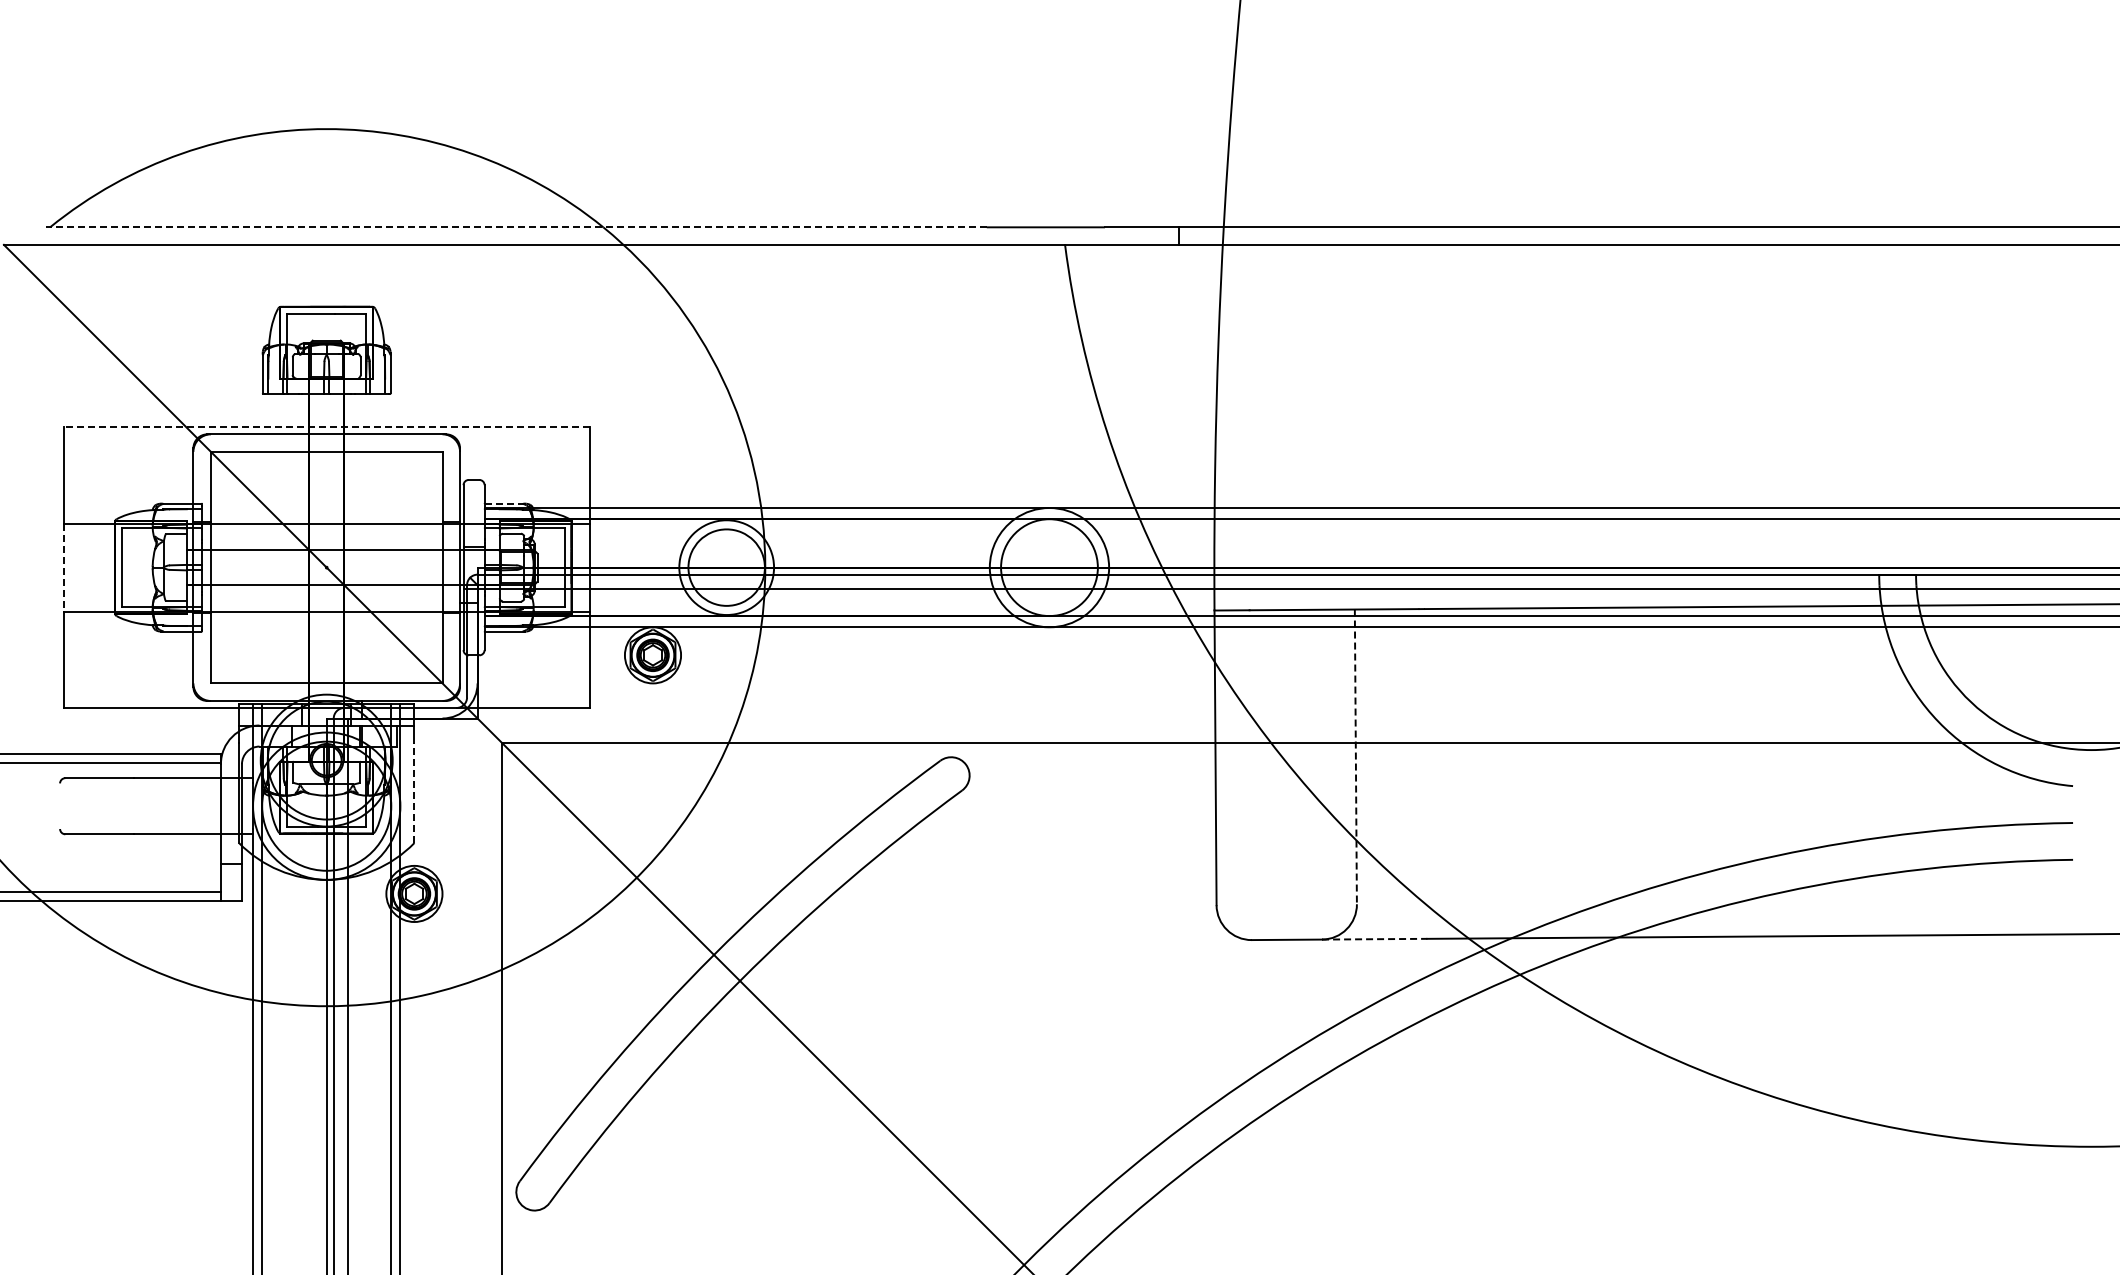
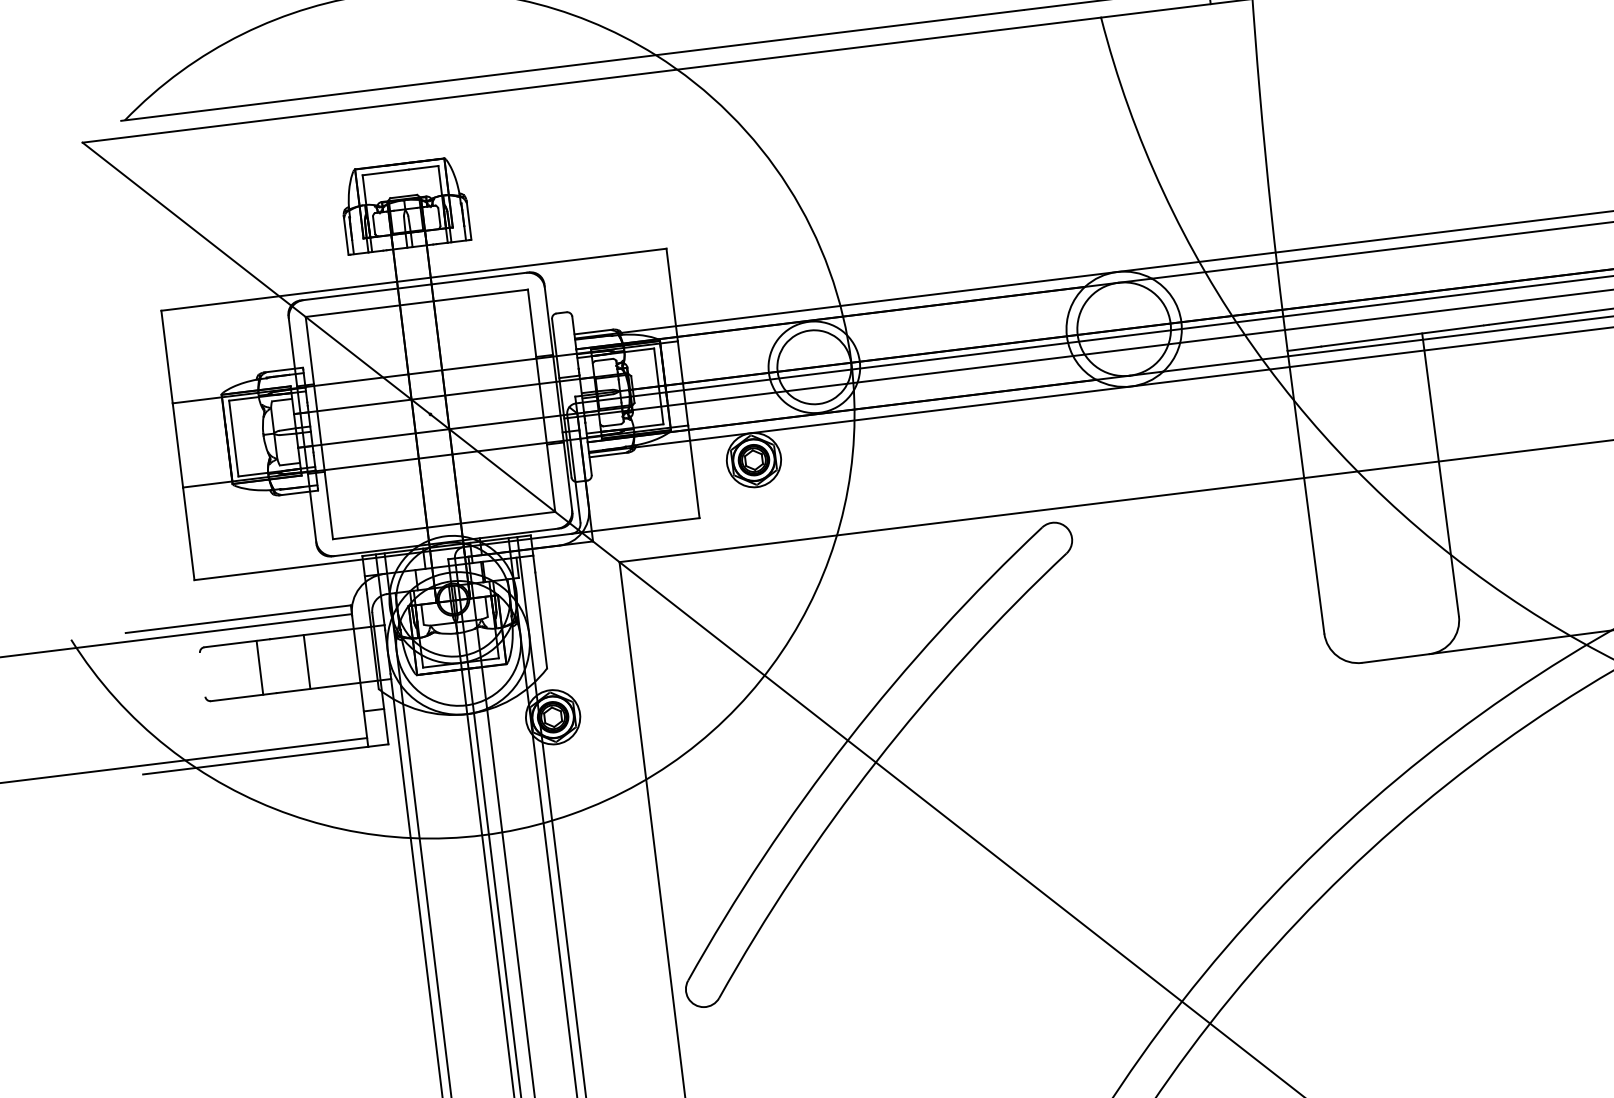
line: (516, 227) -> (572, 65), dashed -> solid
line: (326, 427) -> (413, 279), dashed -> solid
line: (504, 503) -> (593, 331), dashed -> solid
line: (63, 567) -> (177, 445), dashed -> solid
line: (1355, 757) -> (1440, 475), dashed -> solid
line: (414, 793) -> (541, 620), dashed -> solid
line: (119, 806) -> (259, 668), added
line: (168, 806) -> (306, 662), added
line: (1374, 939) -> (1479, 647), dashed -> solid

